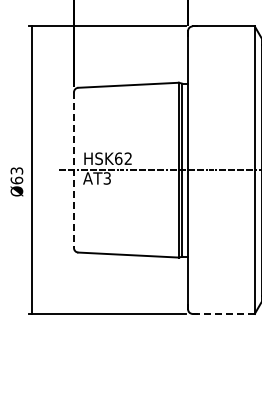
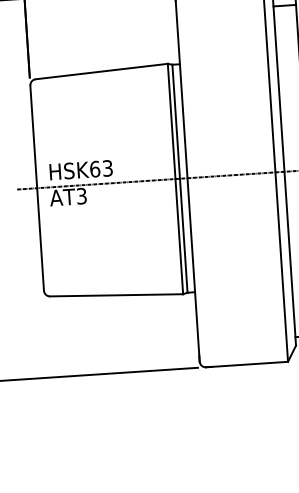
text: (127, 158) -> (106, 168), HSK62 -> HSK63
line: (73, 170) -> (36, 188), dashed -> solid
line: (224, 313) -> (248, 363), dashed -> solid

